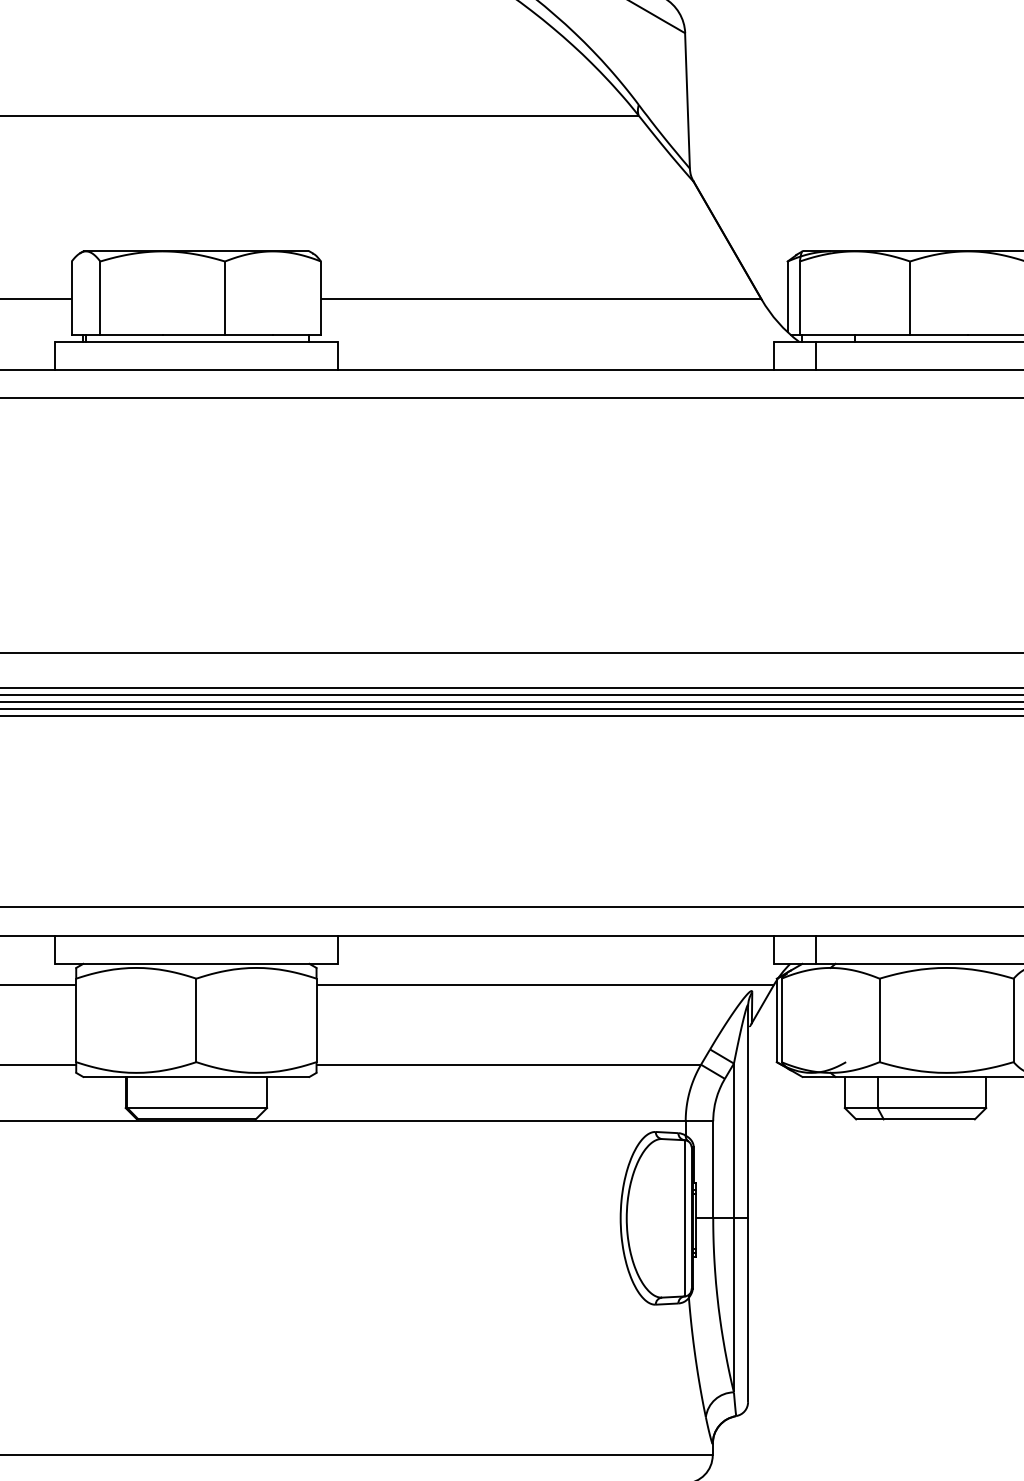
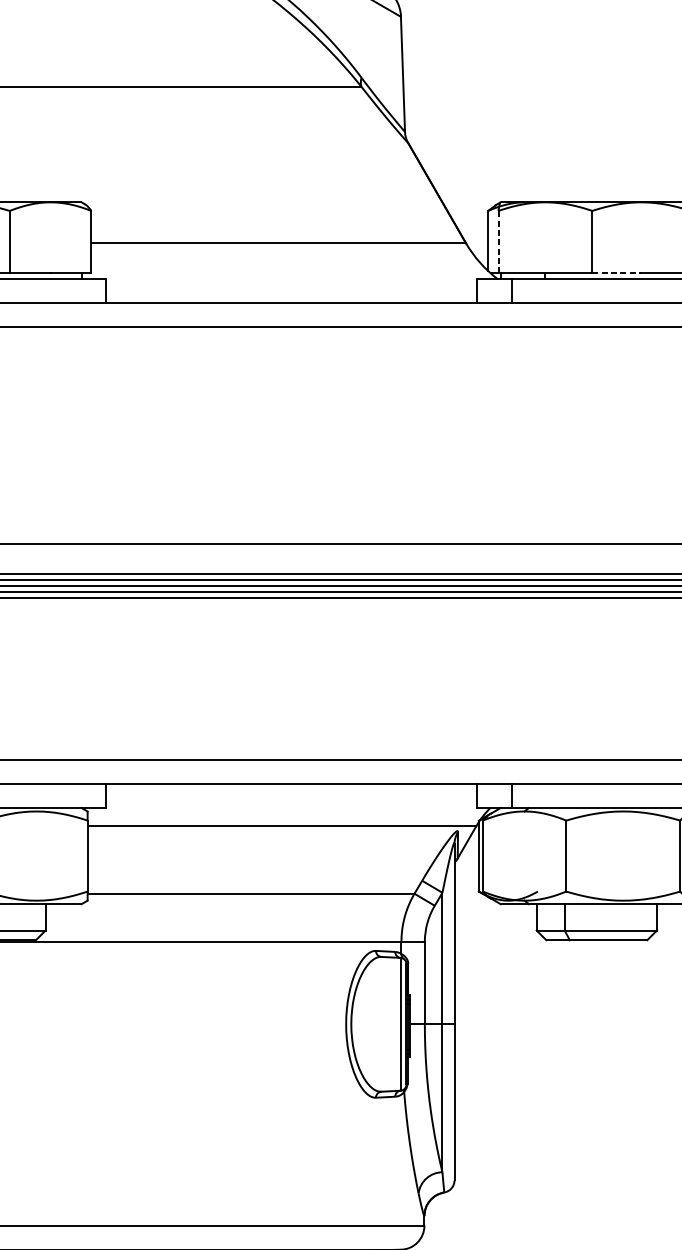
line: (799, 298) -> (498, 242), solid -> dashed
line: (939, 334) -> (617, 272), solid -> dashed

